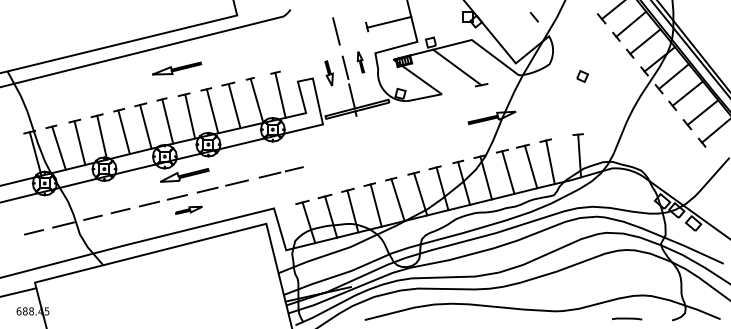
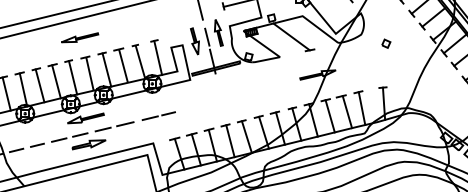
part: (360, 62) -> (218, 33), size x1.67
part: (328, 73) -> (194, 41), size x1.43
part: (188, 210) -> (88, 144), size x1.67

